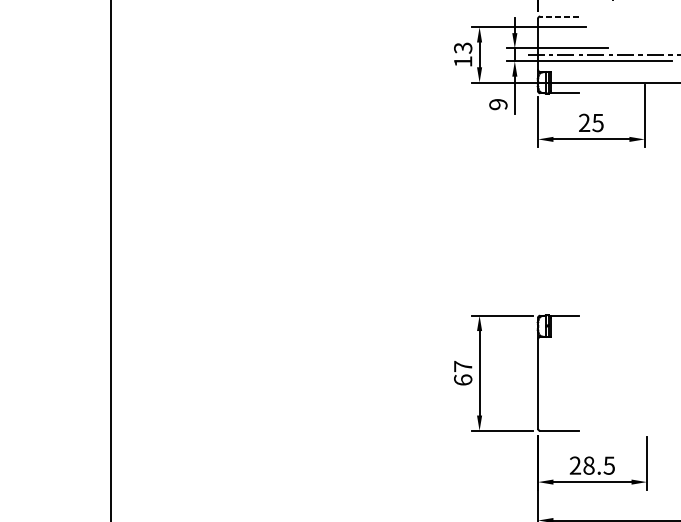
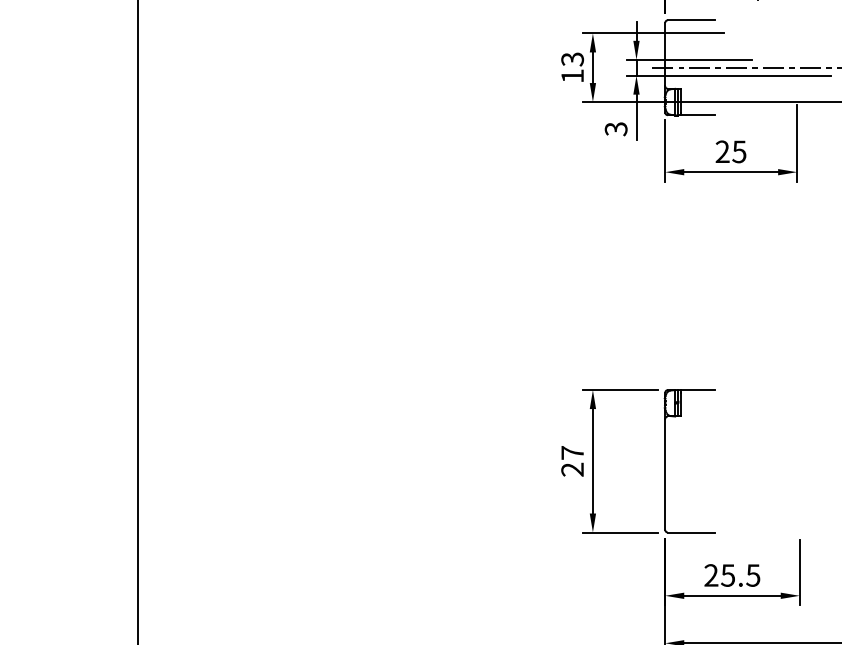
line: (559, 16) -> (691, 20), dashed -> solid
text: (498, 104) -> (616, 129), 9 -> 3
text: (463, 379) -> (572, 469), 67 -> 27
text: (589, 465) -> (728, 575), 28.5 -> 25.5

